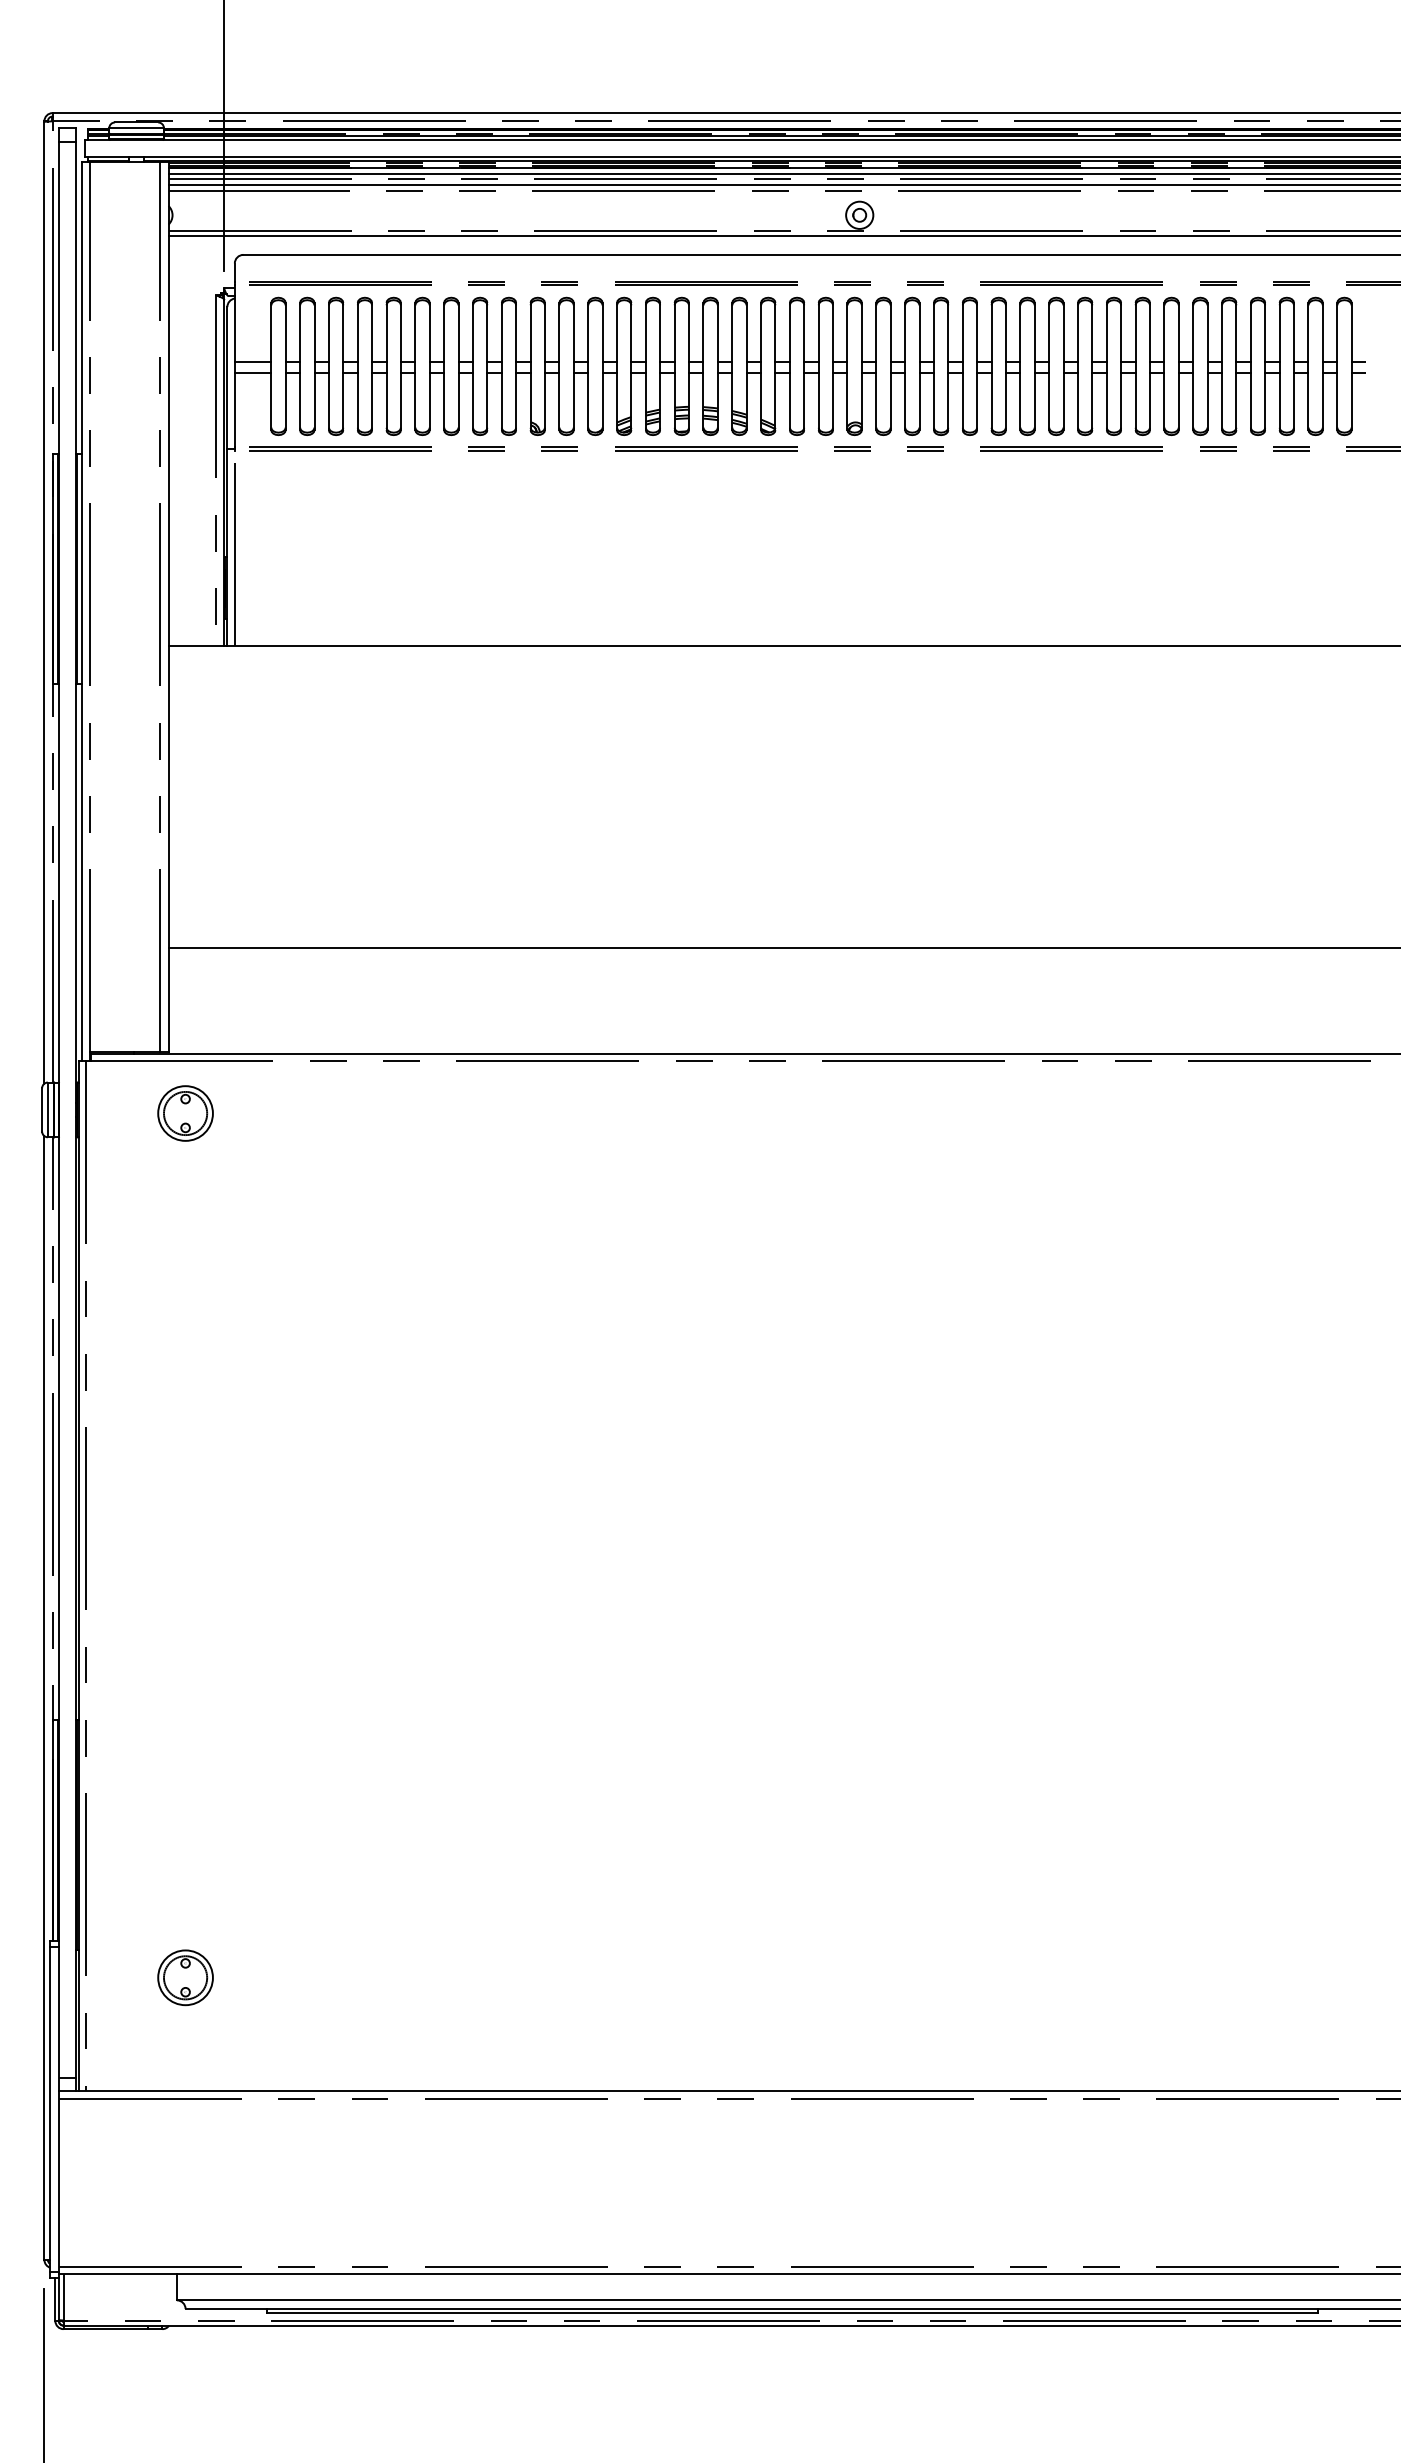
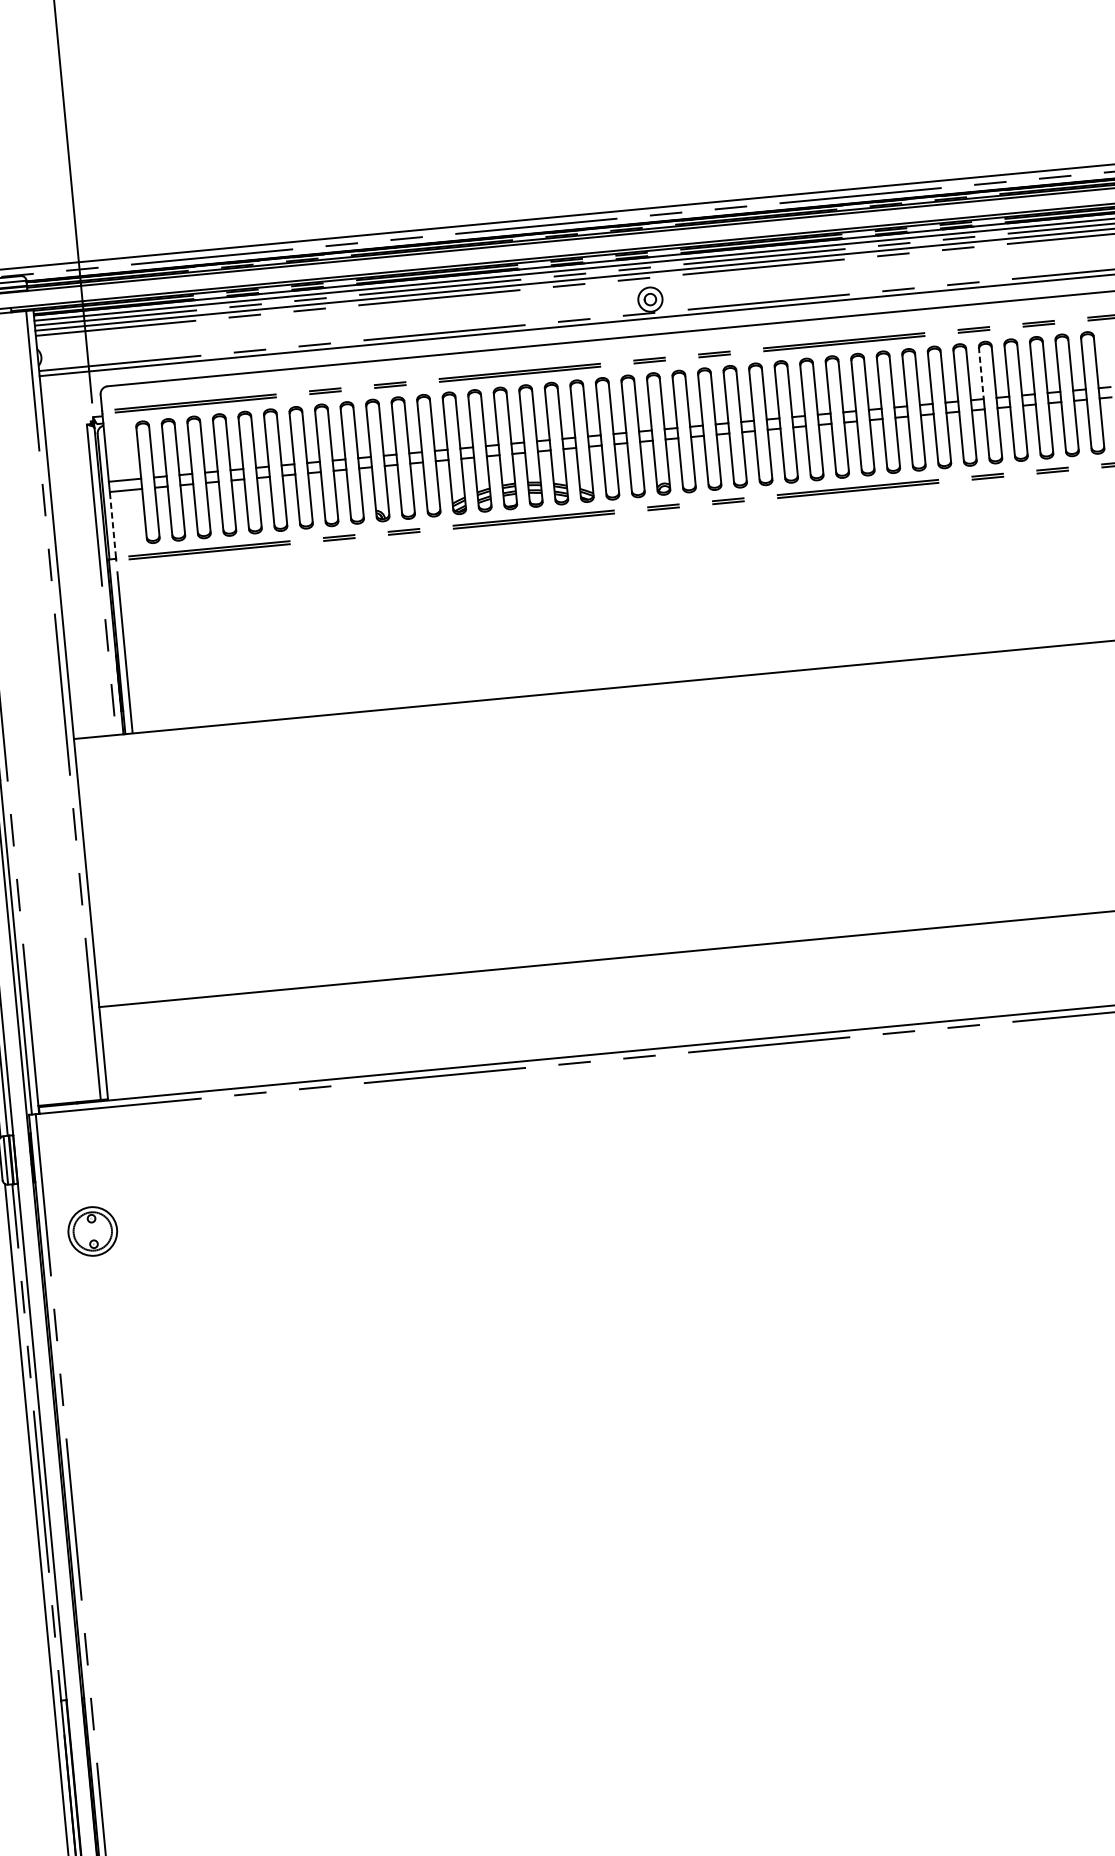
line: (1222, 332) -> (981, 373), solid -> dashed
line: (234, 409) -> (112, 524), solid -> dashed
part: (185, 1113) -> (92, 1231), moved

